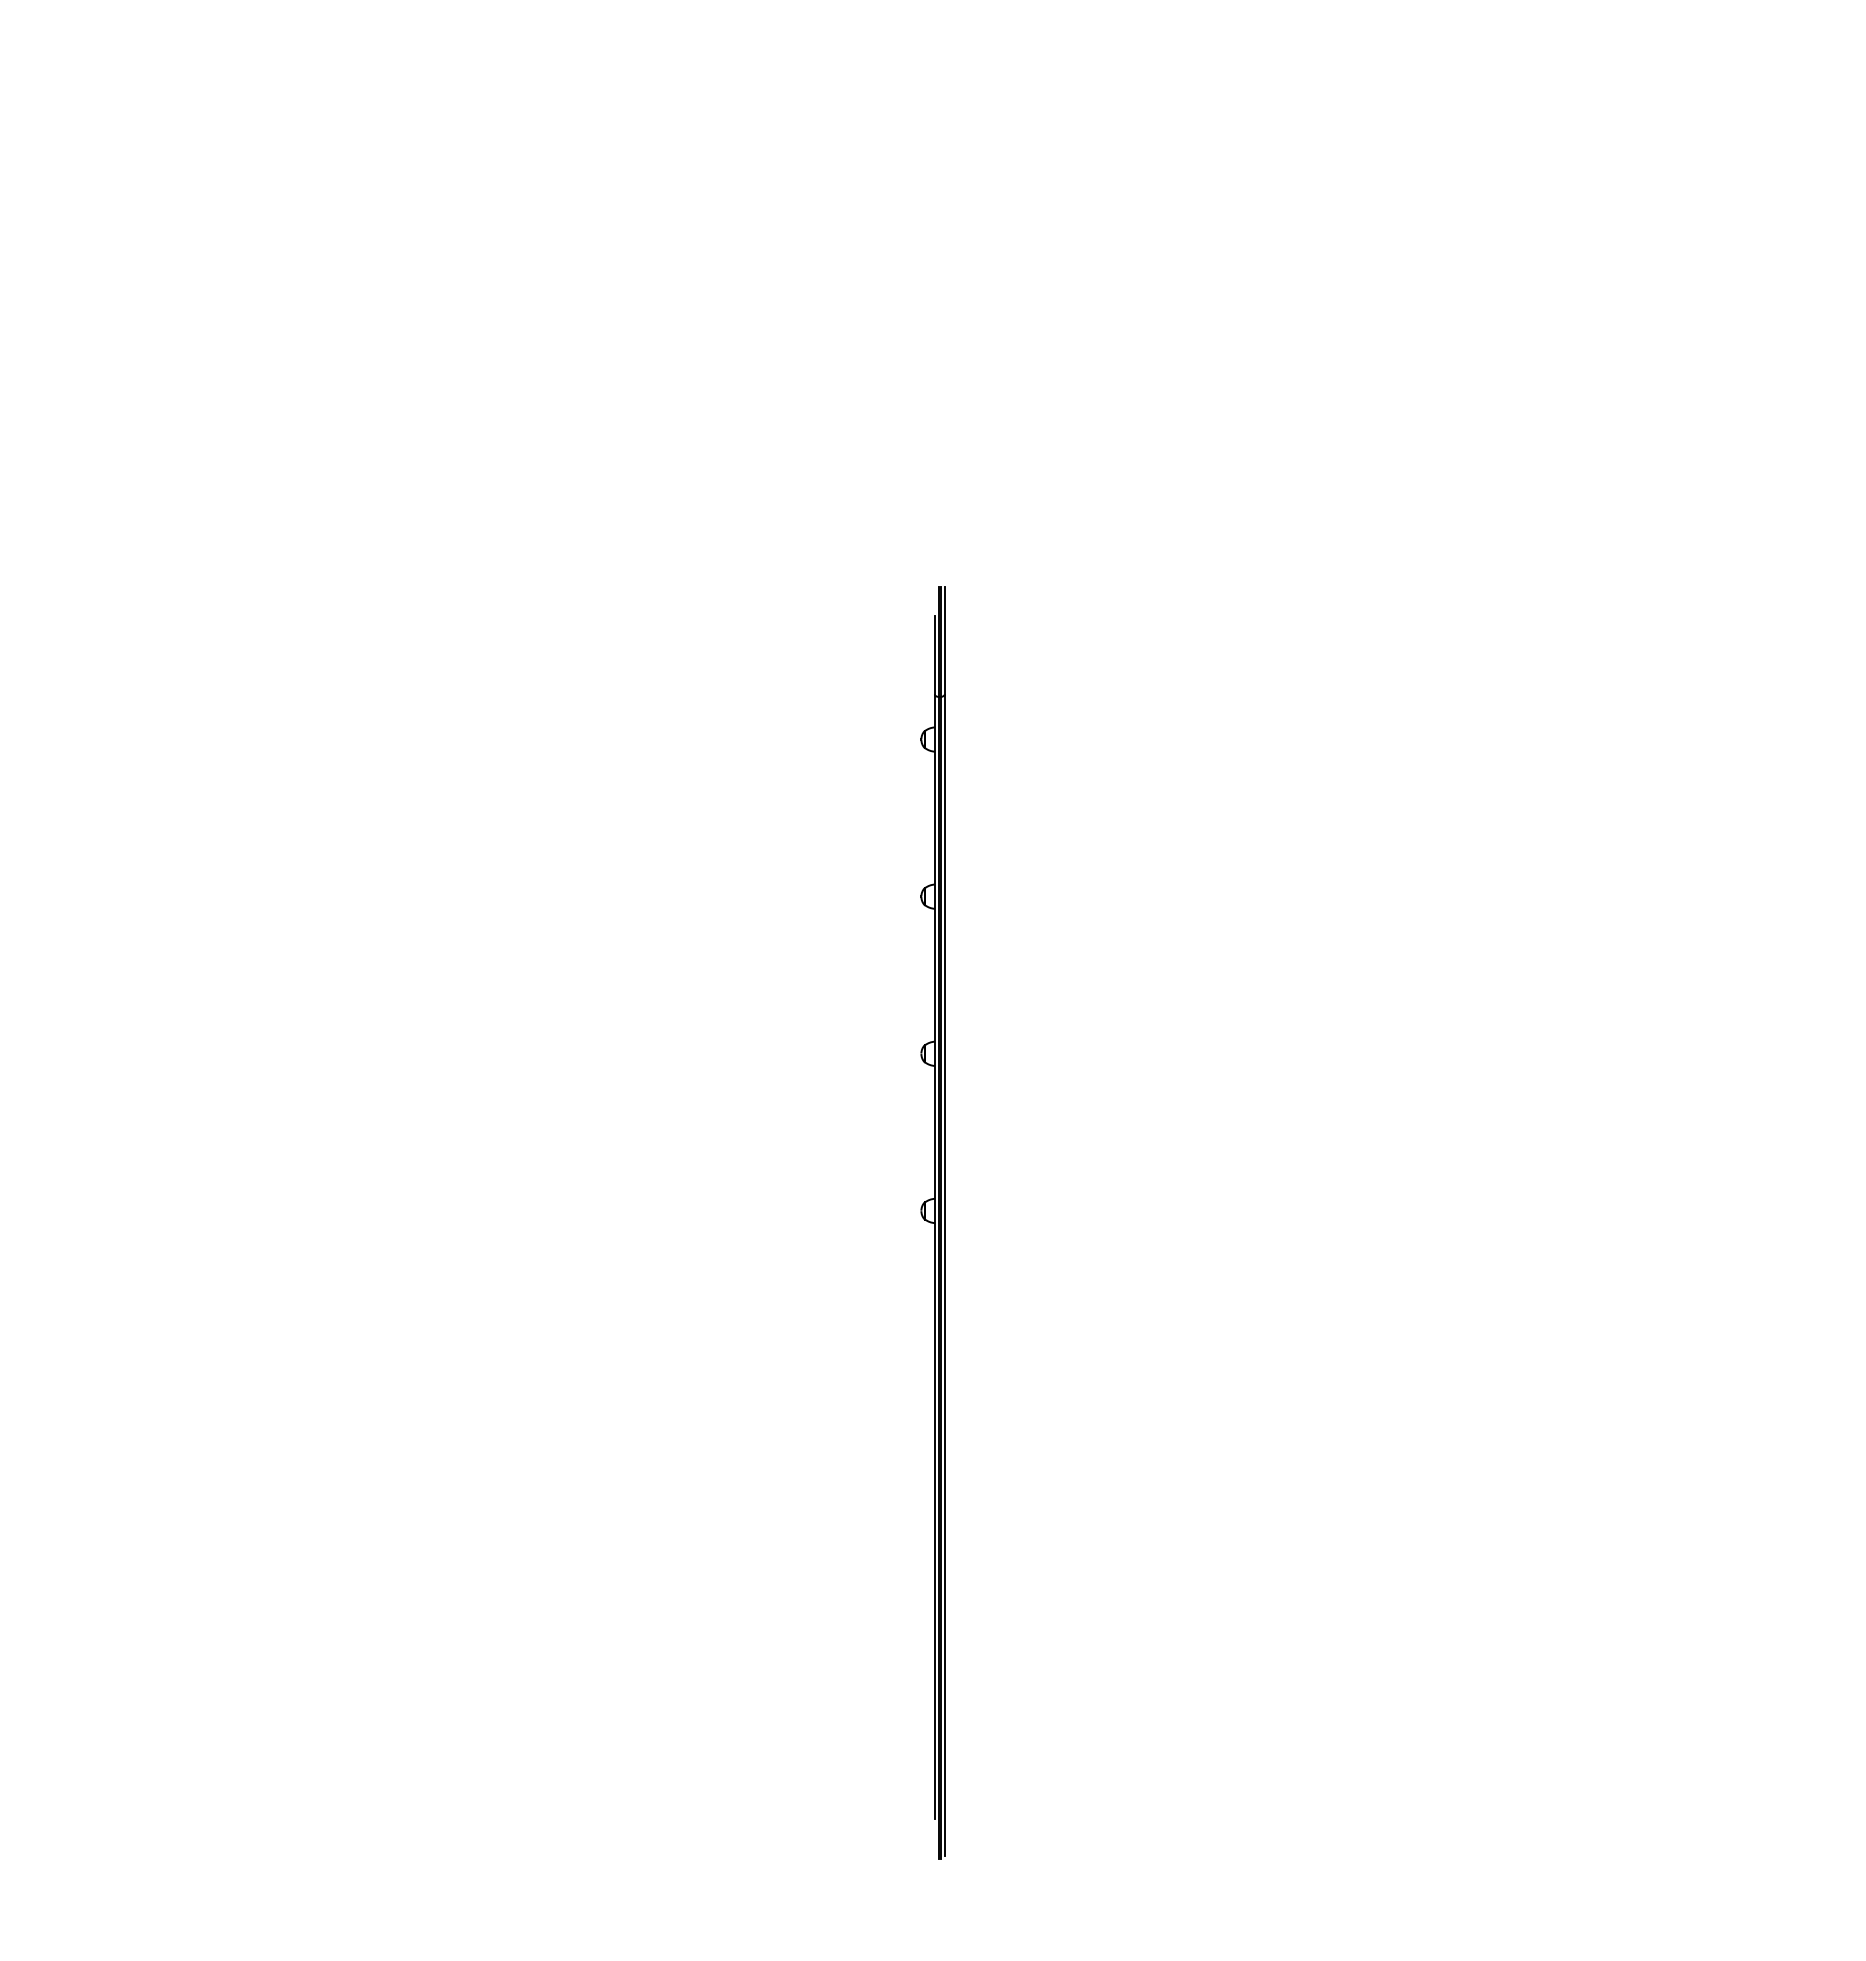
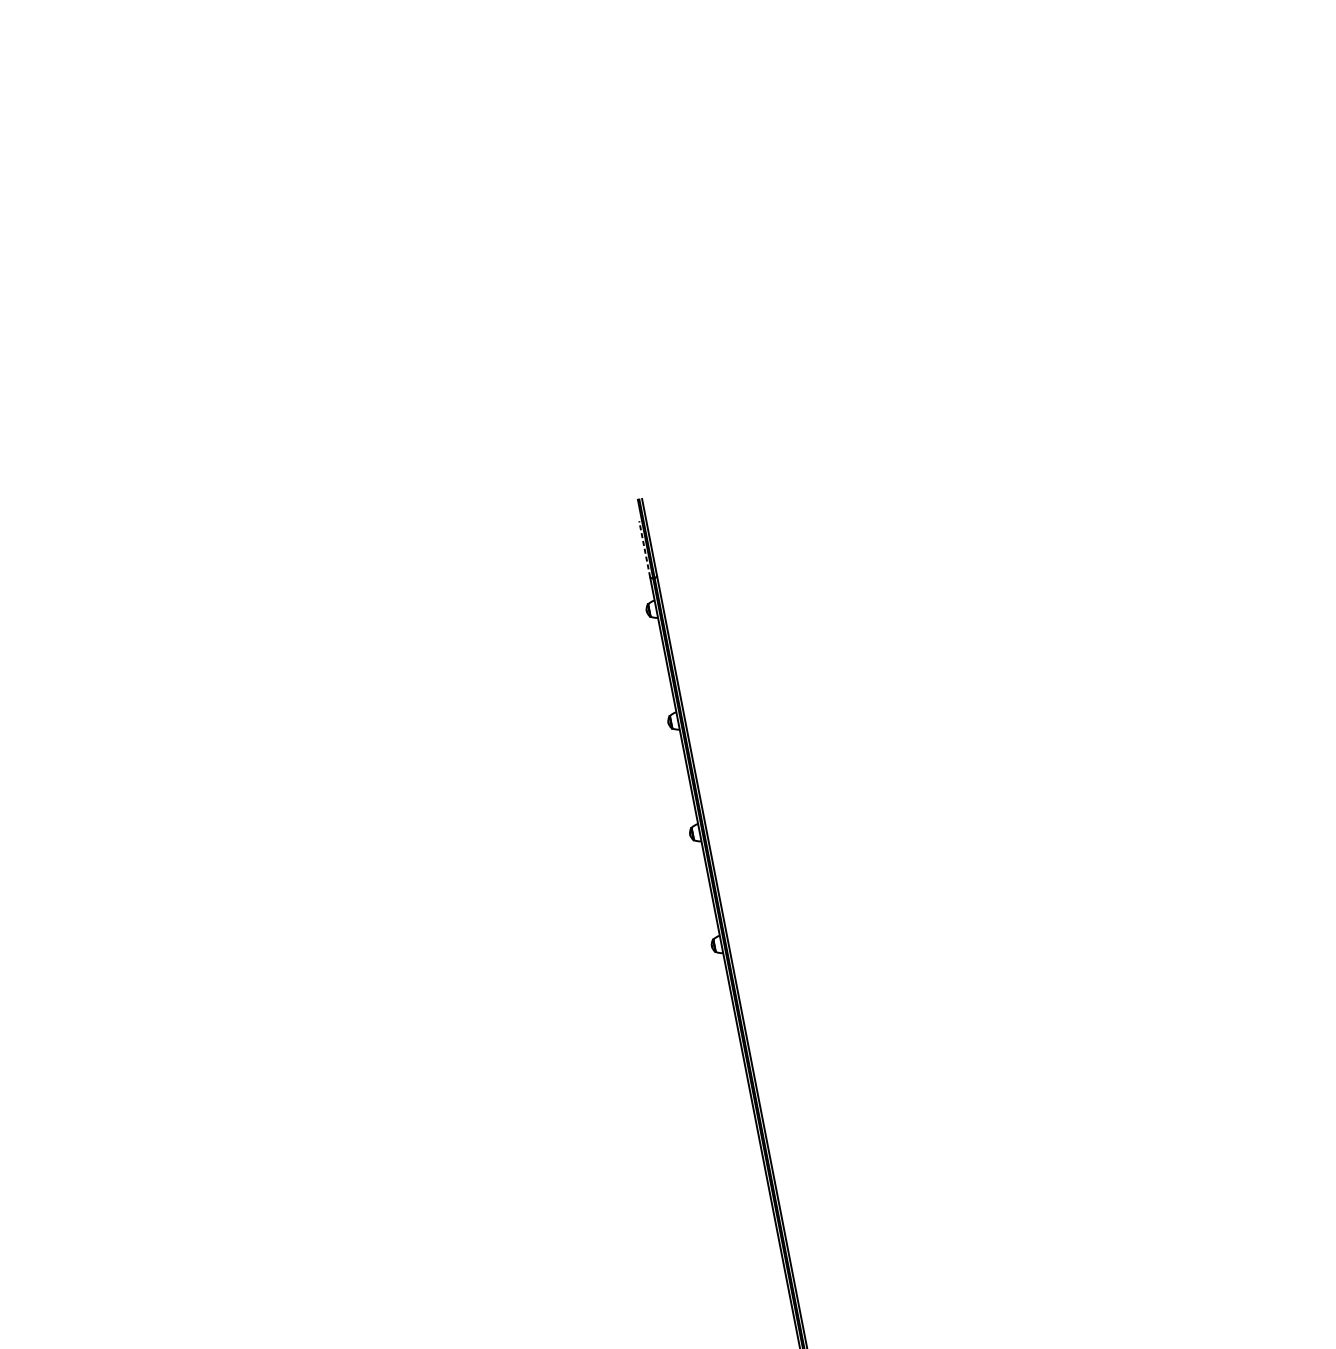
line: (934, 654) -> (644, 548), solid -> dashed

